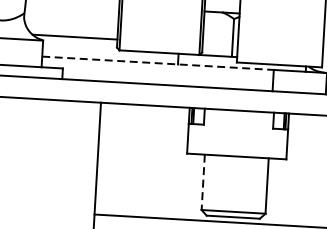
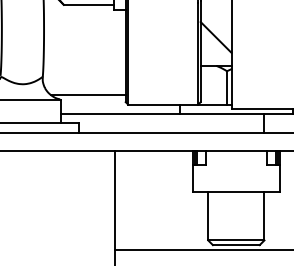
line: (158, 62) -> (162, 113), dashed -> solid
line: (203, 182) -> (208, 216), dashed -> solid

